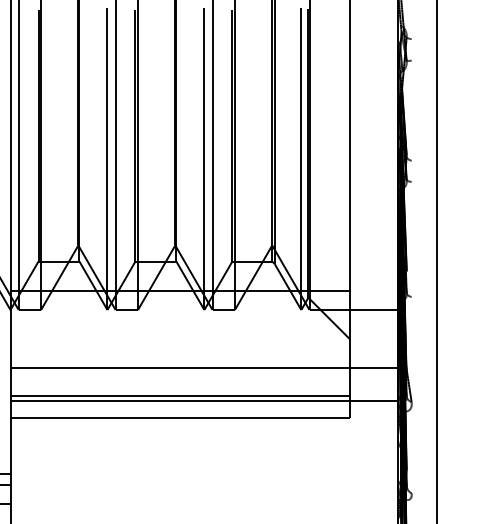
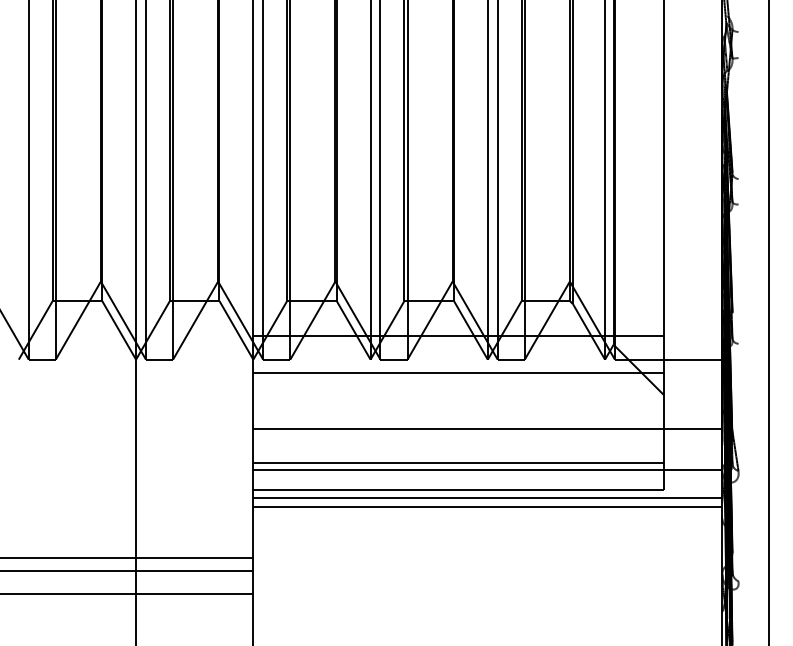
line: (180, 320) -> (458, 372), added
line: (204, 423) -> (487, 497), added
line: (204, 431) -> (487, 506), added

